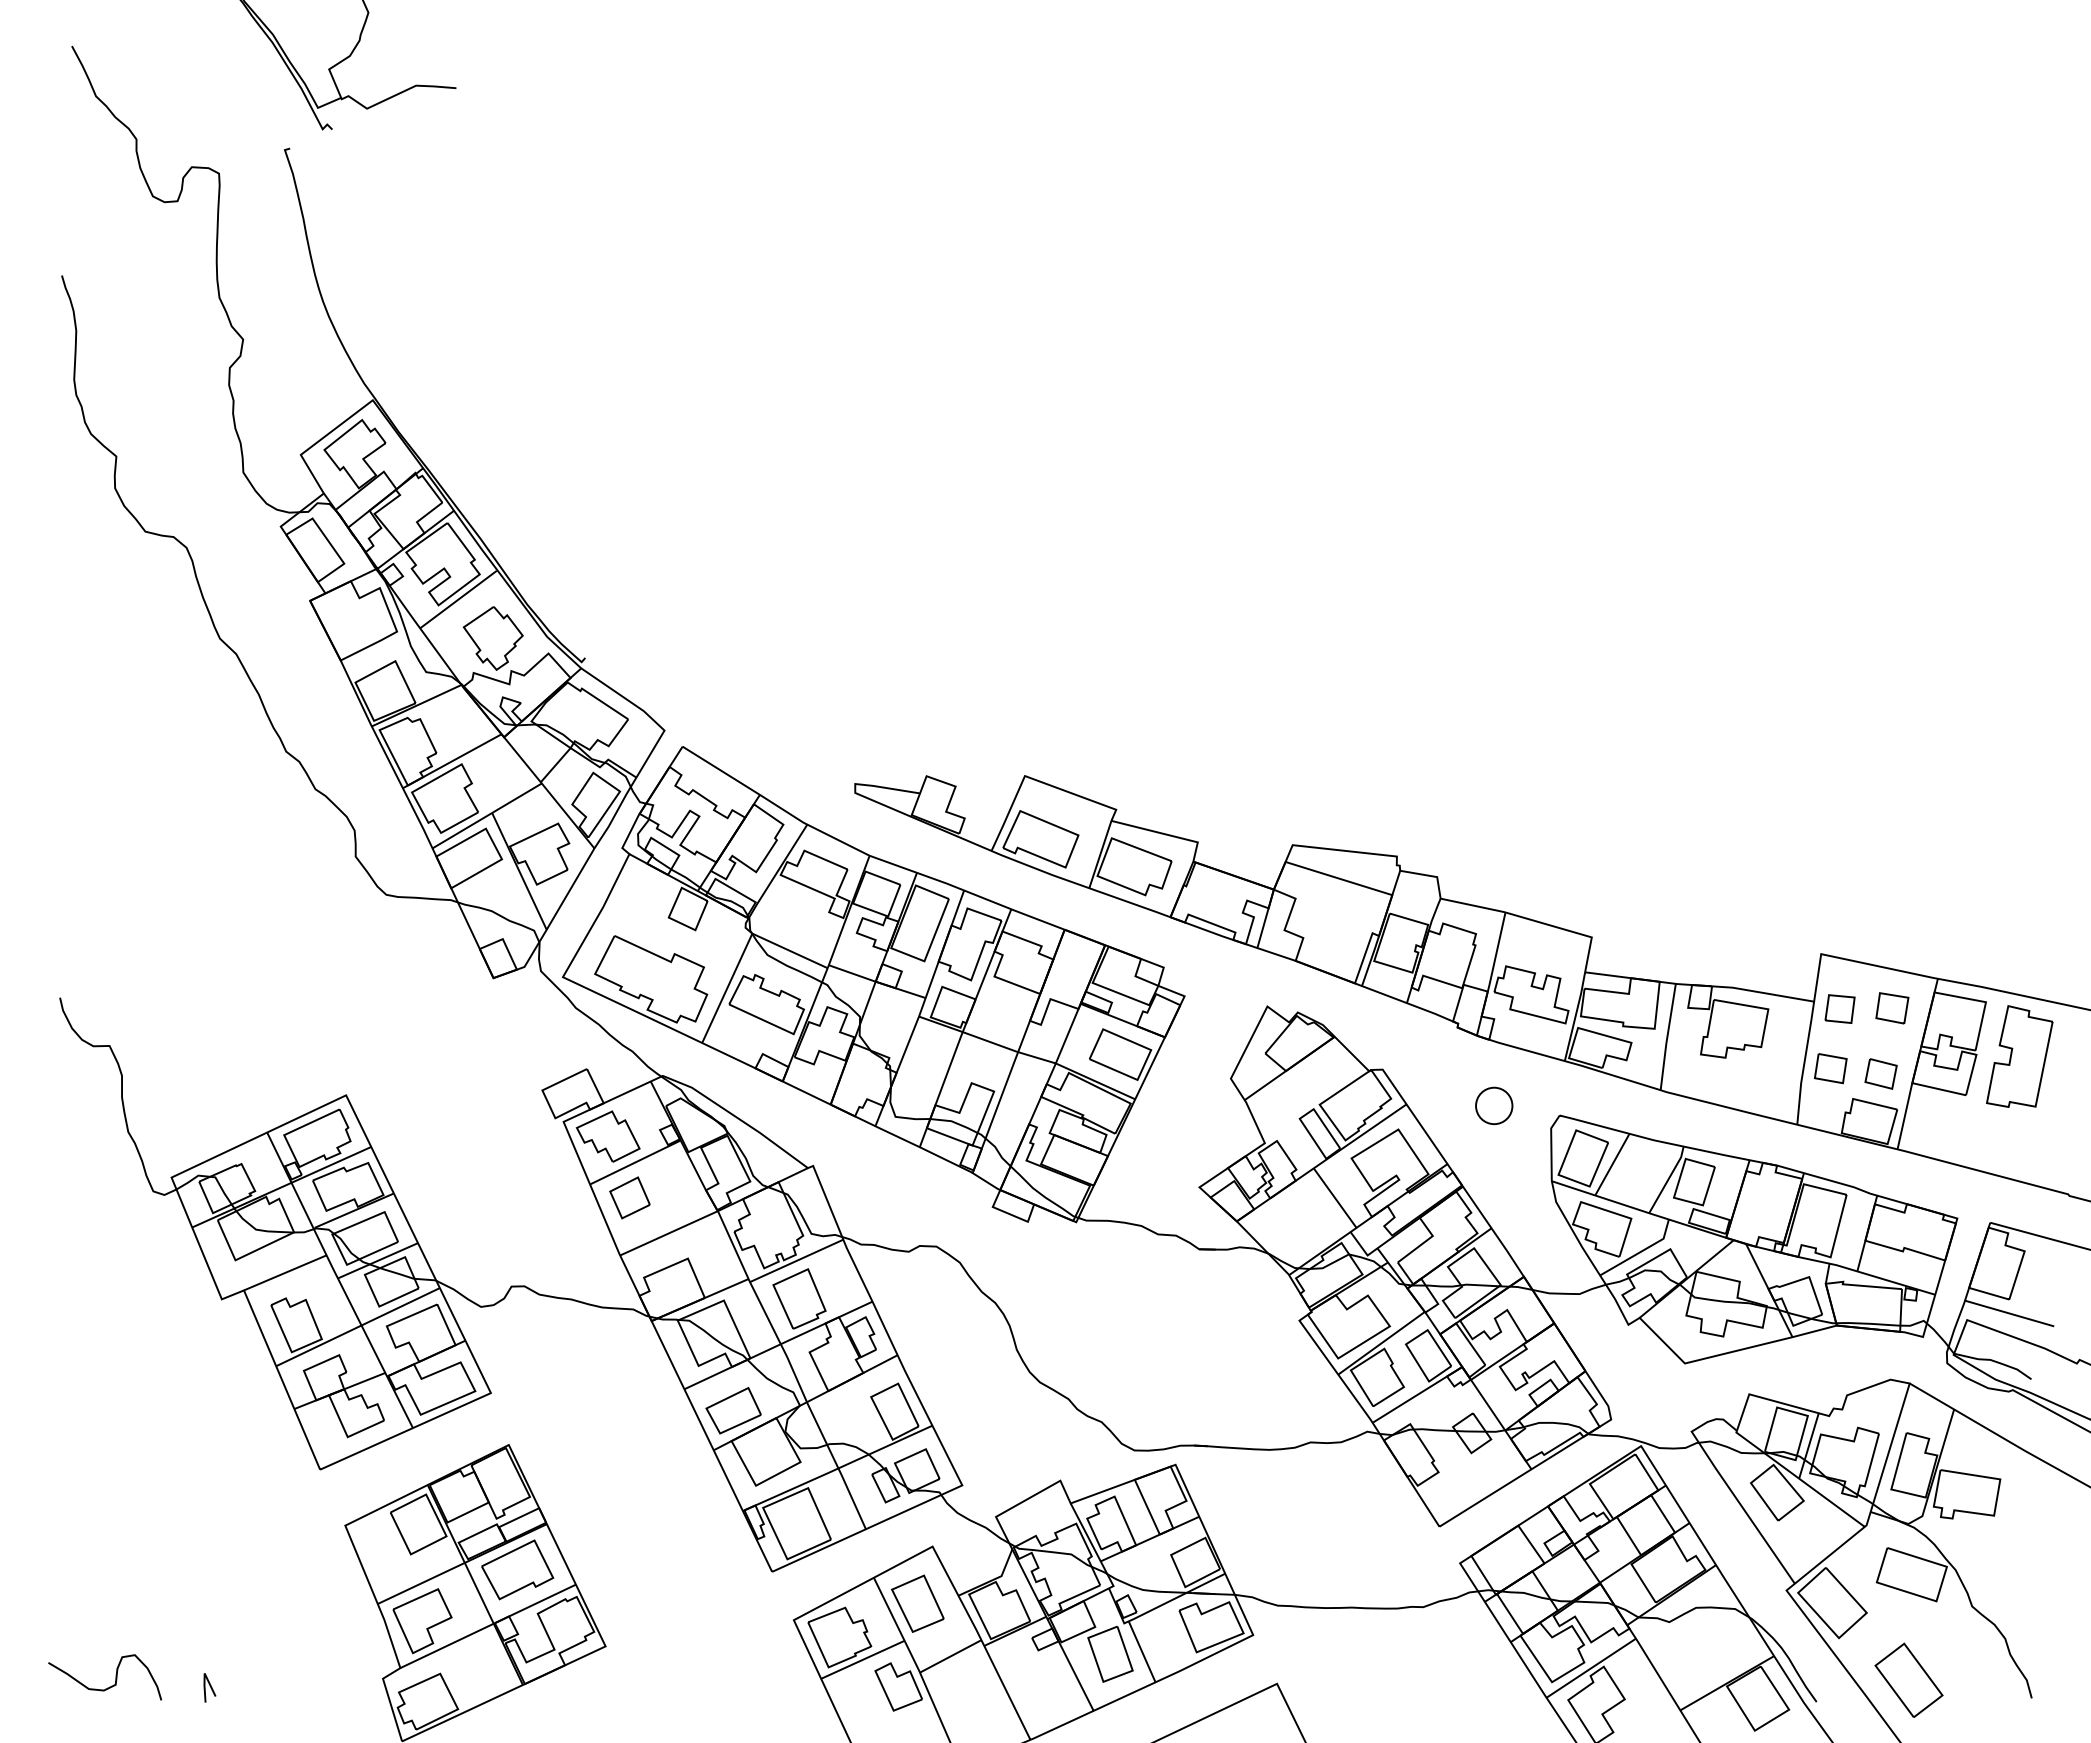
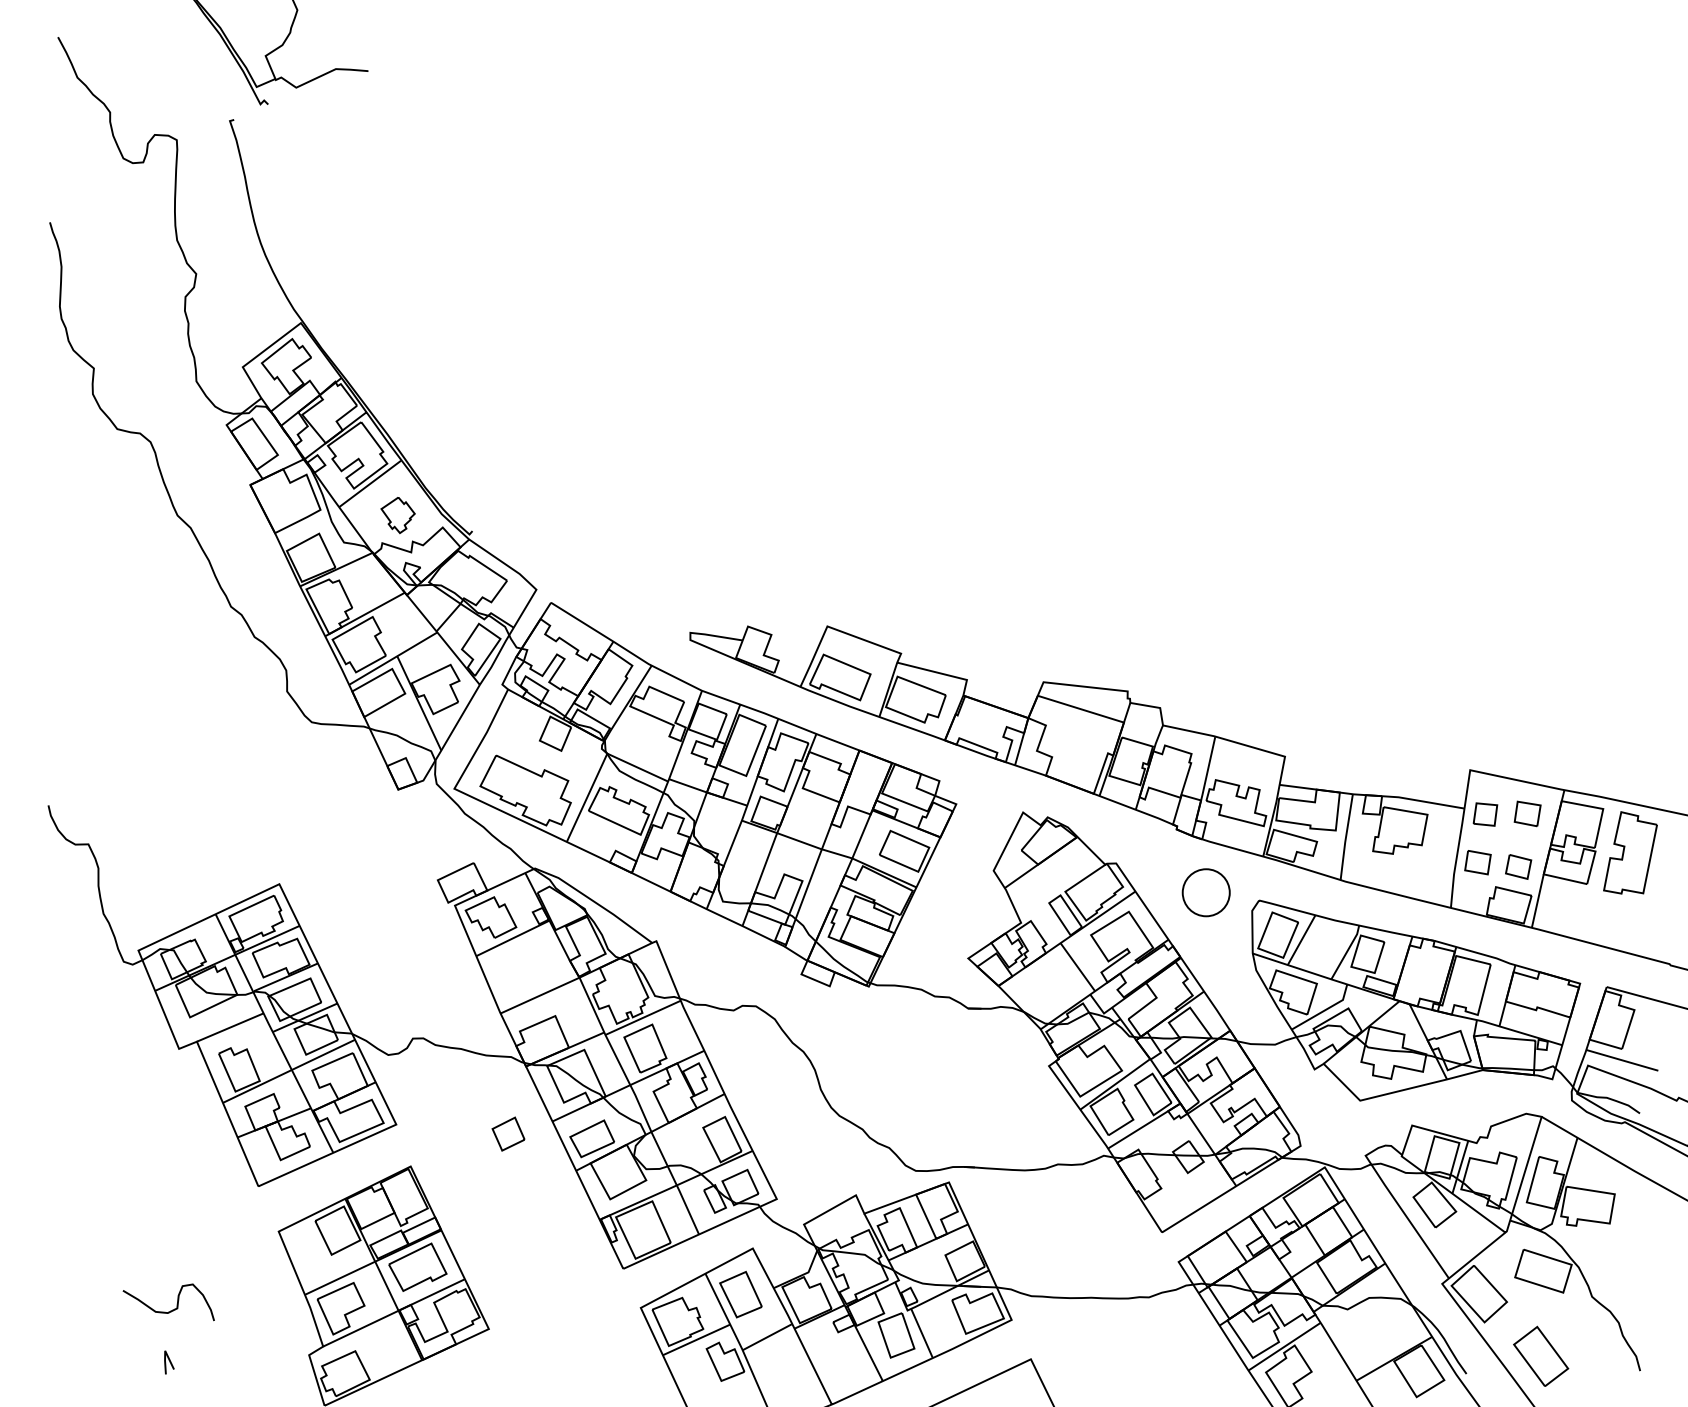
part: (492, 638) -> (397, 515), size x0.7
circle: (1494, 1105) -> (1206, 892), size x1.6
part: (629, 1197) -> (508, 1133), moved
curve: (109, 1686) -> (172, 1309), moved

